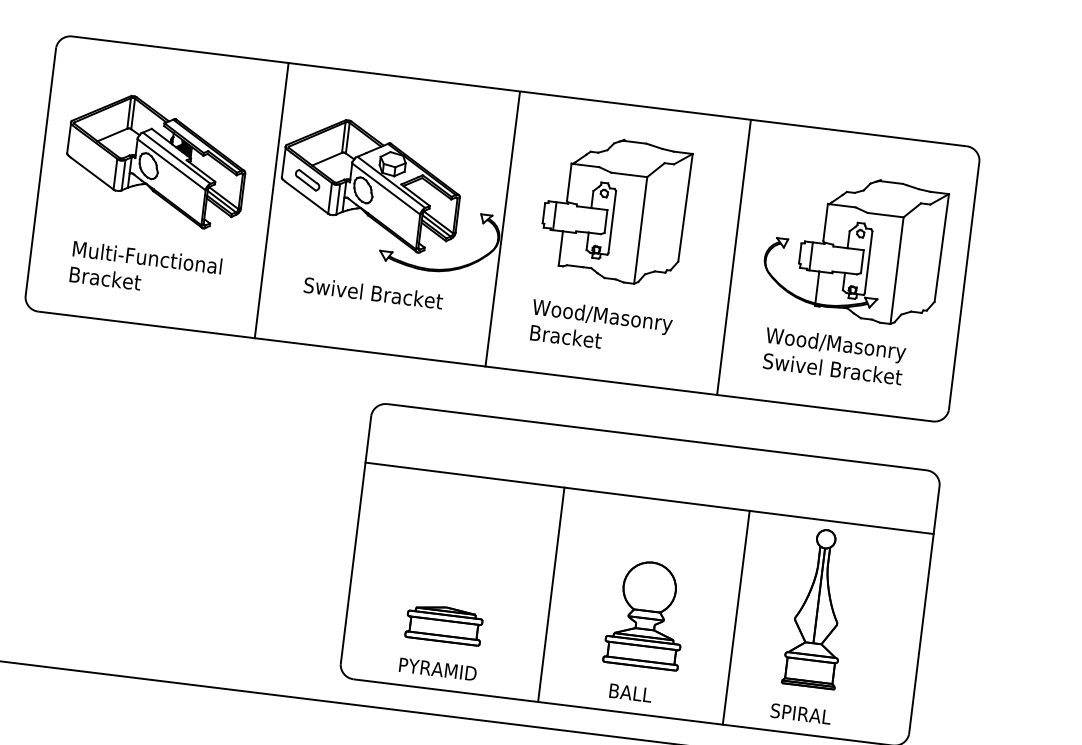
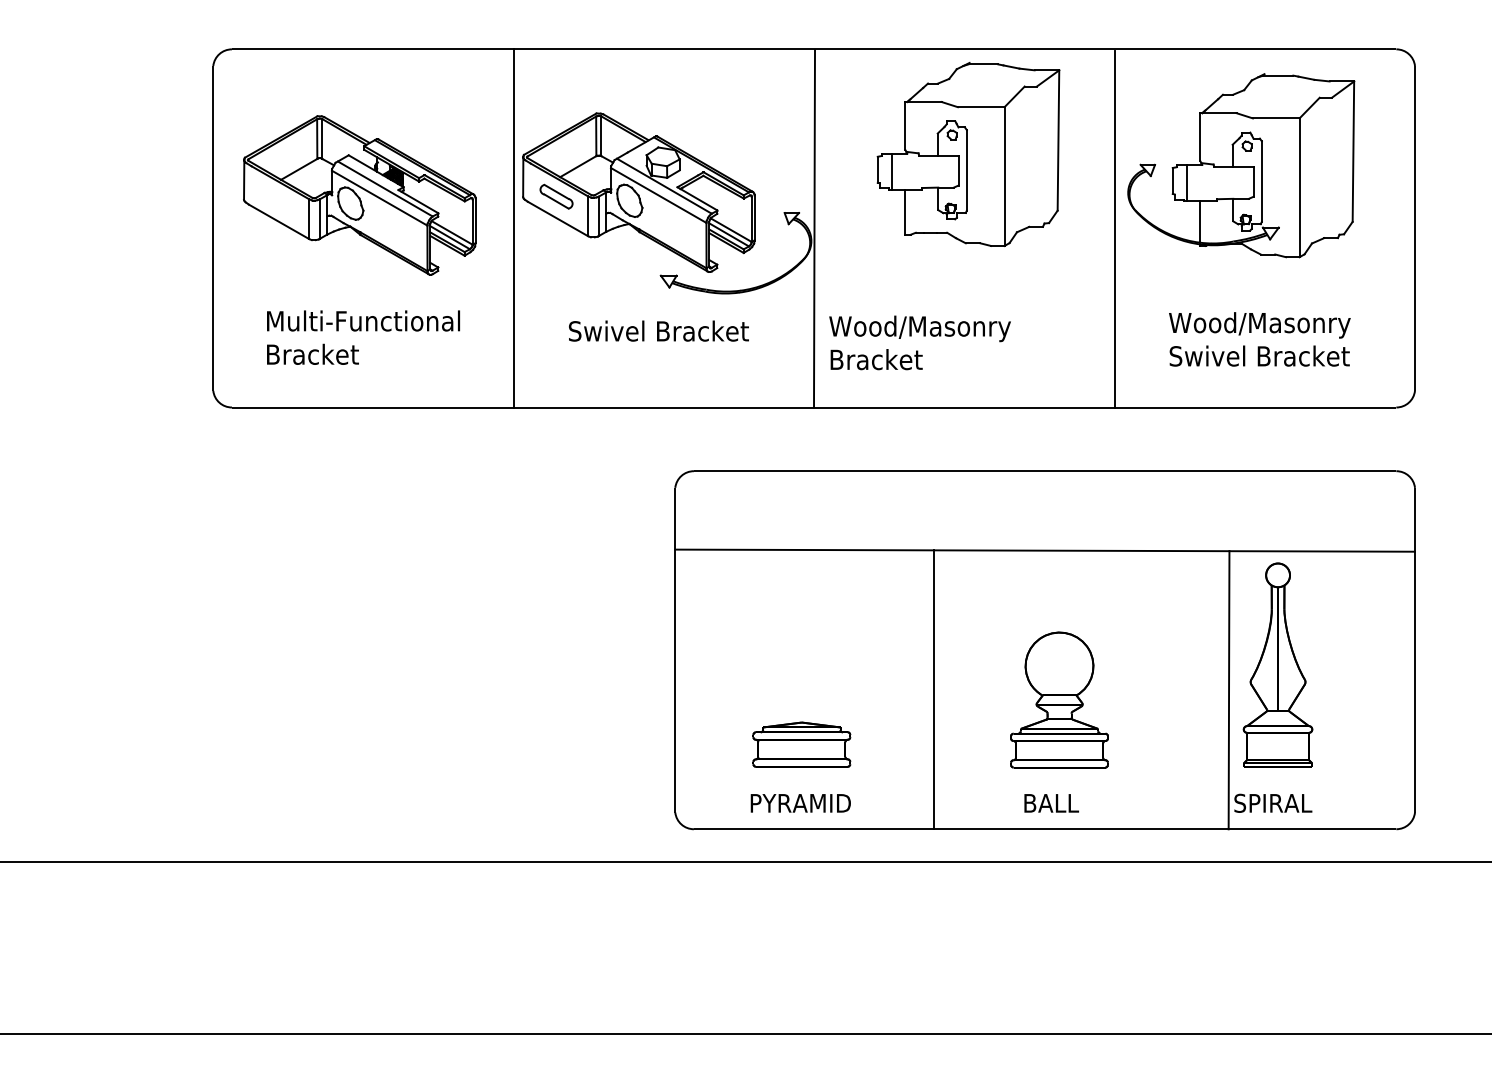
part: (615, 210) -> (968, 154), moved
part: (854, 248) -> (1241, 165), moved
text: (600, 327) -> (919, 342), moved
line: (735, 617) -> (1228, 690), moved

